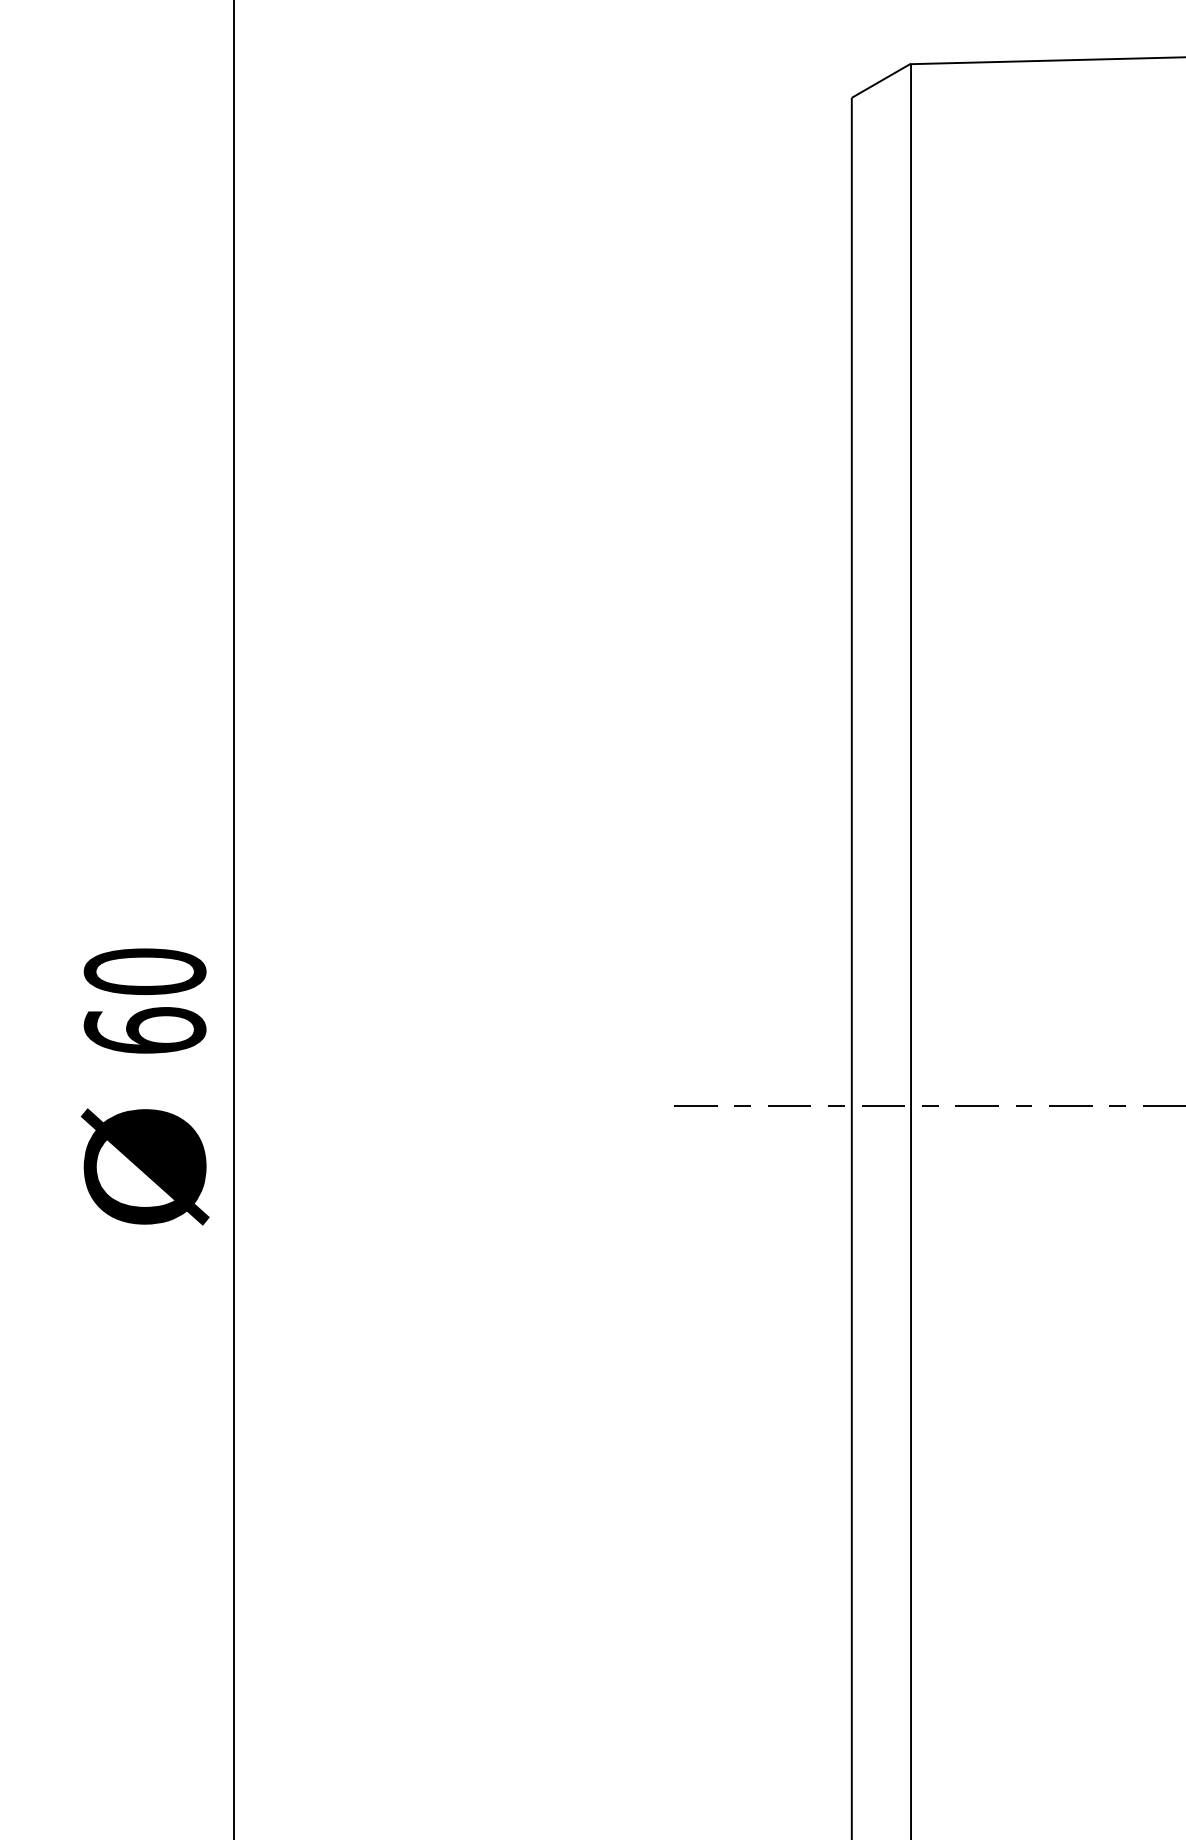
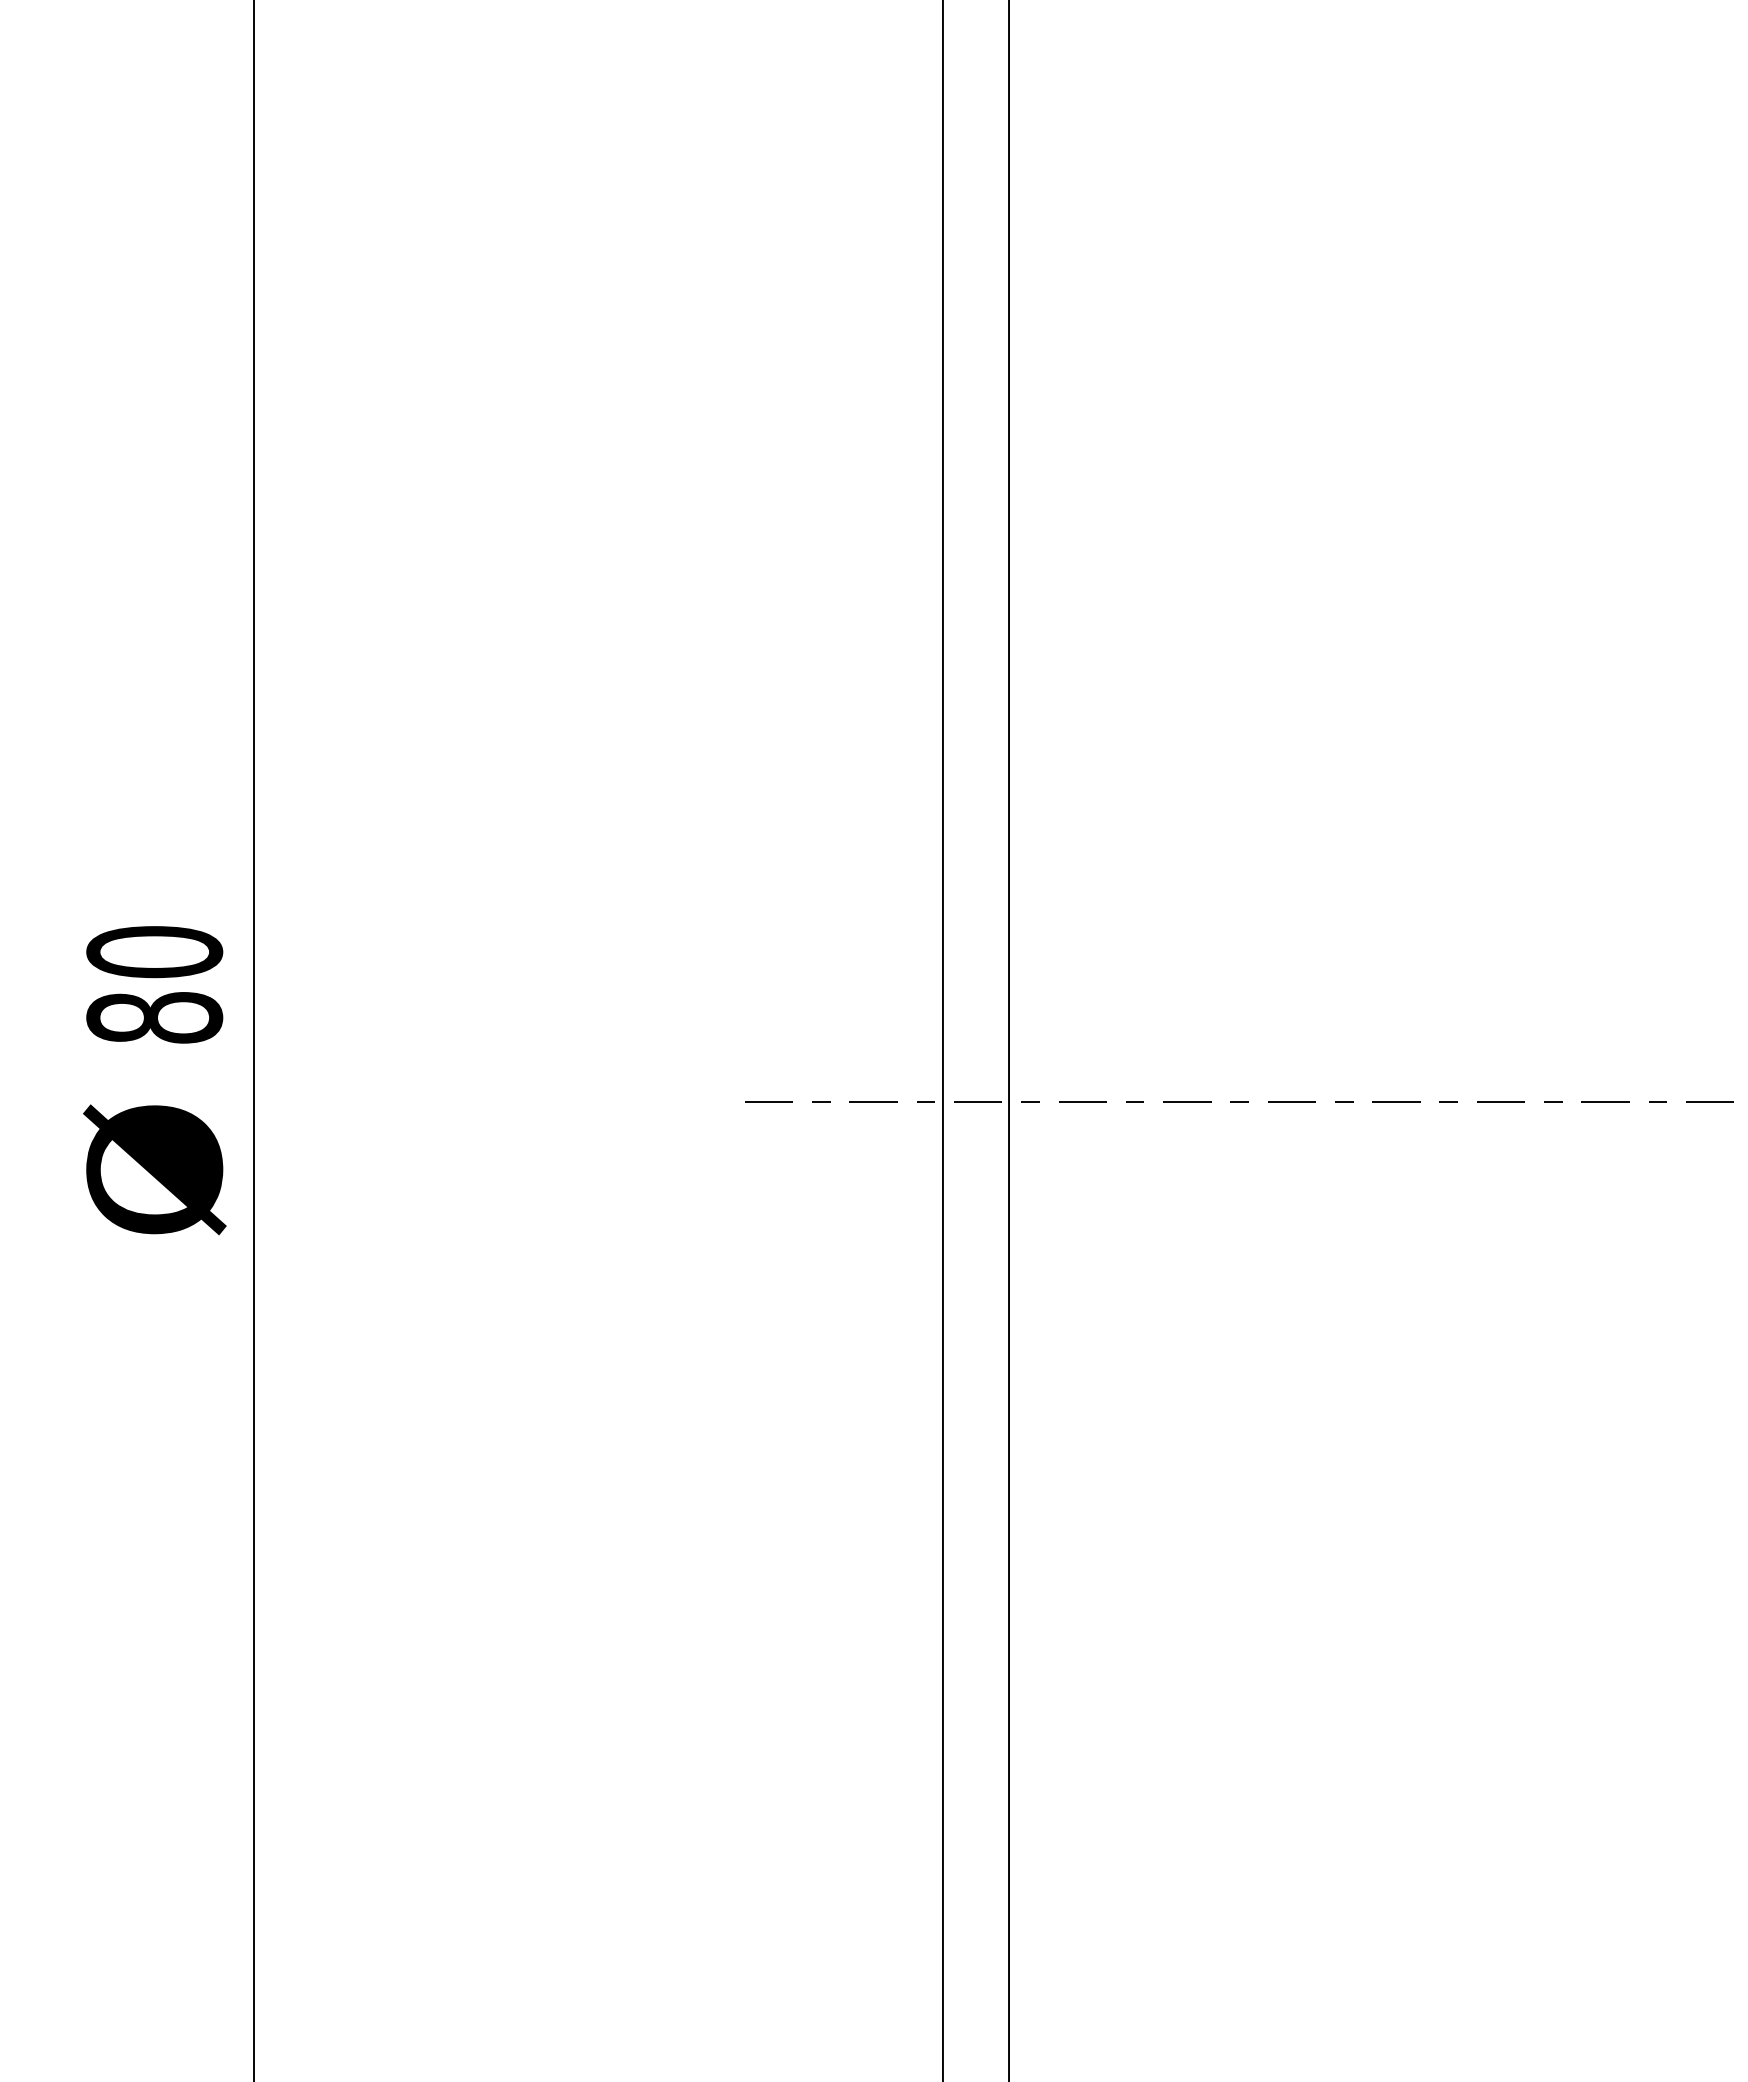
text: (144, 1030) -> (154, 1017), 60 -> 80

